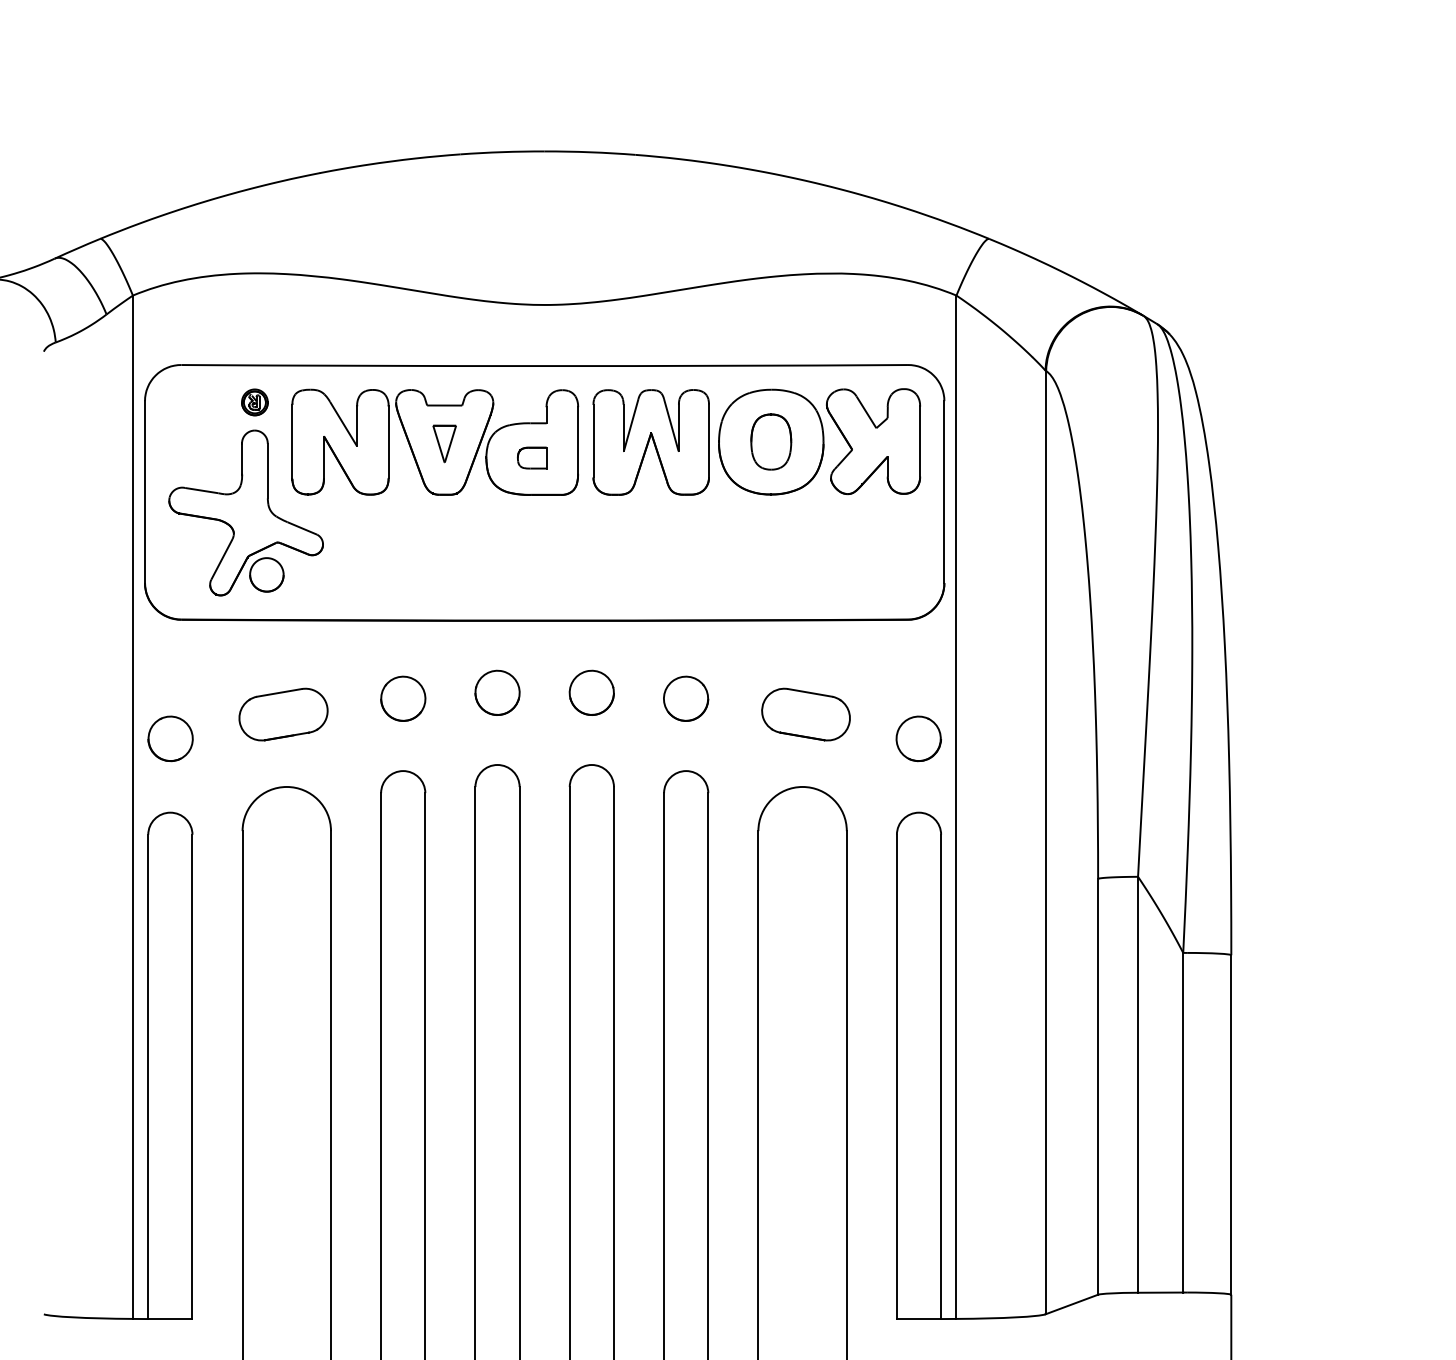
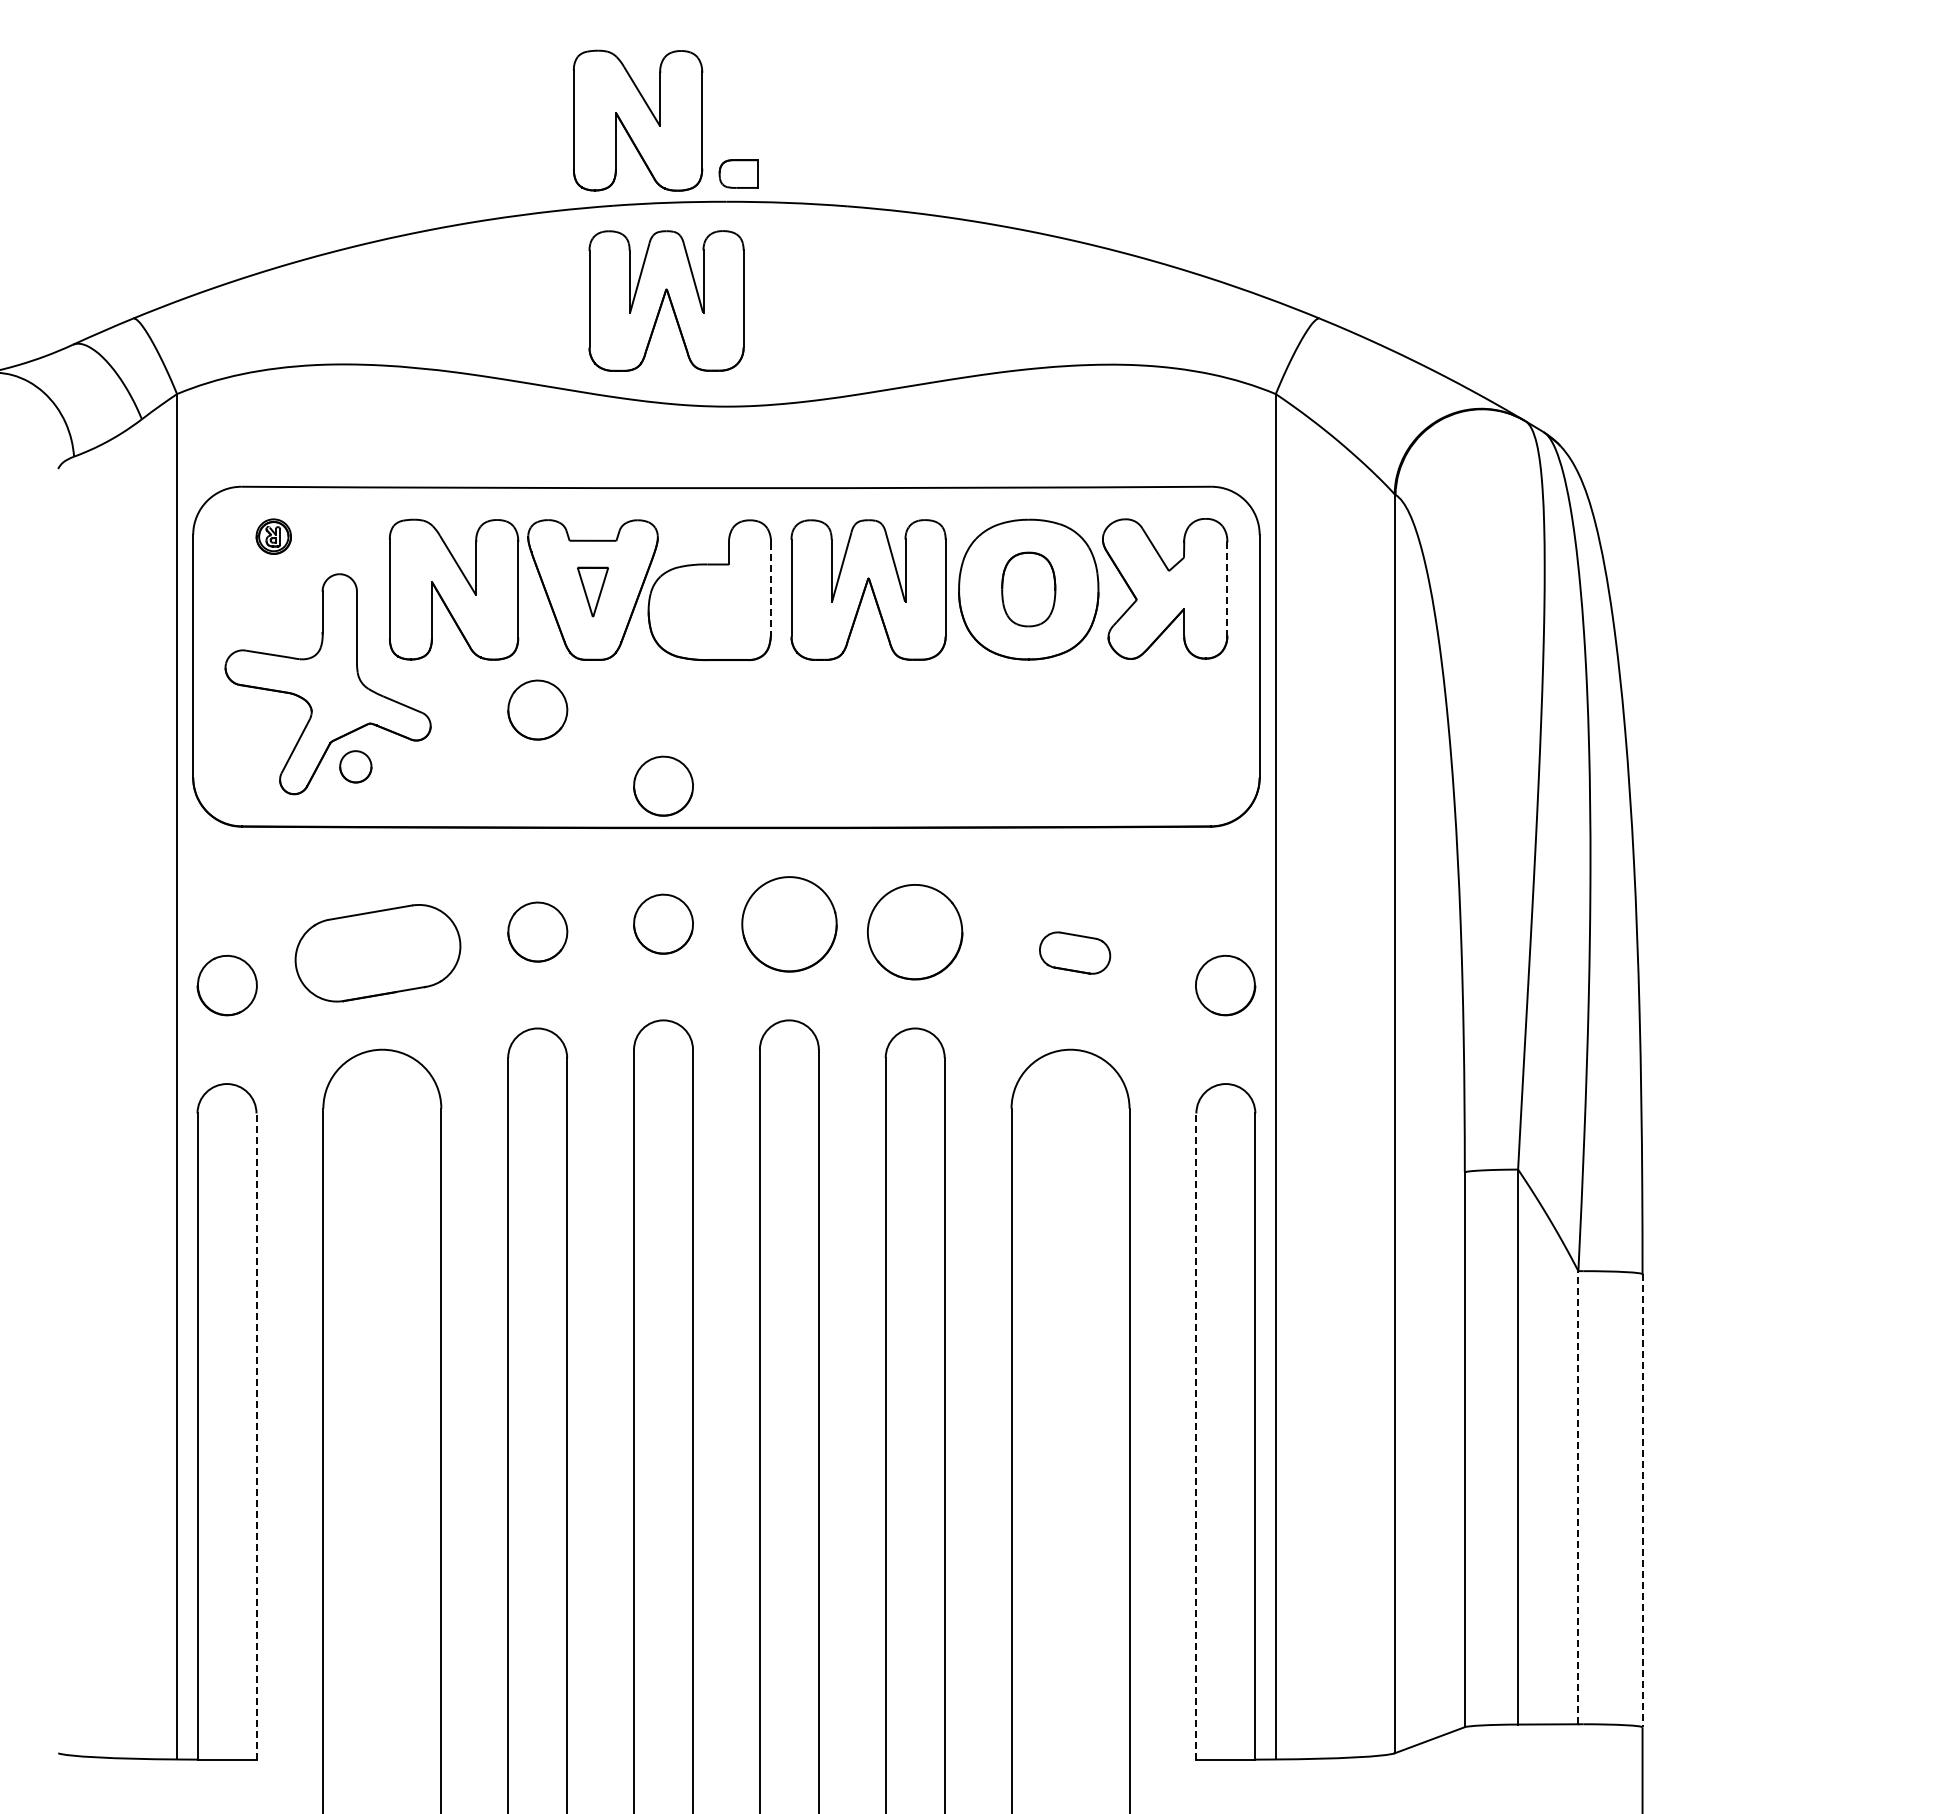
part: (478, 90) -> (637, 120), added
part: (499, 225) -> (666, 300), added
part: (254, 402) -> (273, 536), moved
line: (578, 440) -> (771, 587), solid -> dashed
line: (920, 441) -> (1227, 588), solid -> dashed
part: (532, 457) -> (738, 173), moved
part: (403, 531) -> (537, 709), added
part: (266, 574) -> (355, 766), size x0.7
part: (497, 588) -> (663, 785), added
part: (591, 692) -> (788, 923), size x1.6
part: (685, 698) -> (914, 931), size x1.6
part: (283, 714) -> (377, 952), size x1.4
part: (805, 714) -> (1074, 952), size x0.6
line: (192, 1076) -> (256, 1436), solid -> dashed
line: (897, 1076) -> (1196, 1436), solid -> dashed
line: (1183, 1122) -> (1578, 1497), solid -> dashed
line: (1231, 1124) -> (1642, 1500), solid -> dashed

